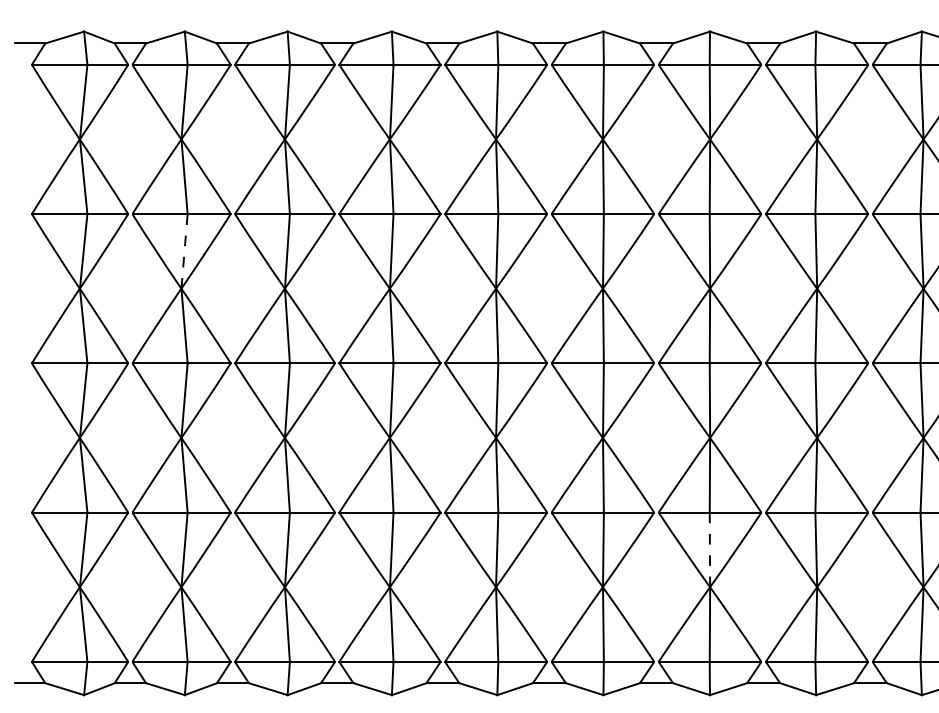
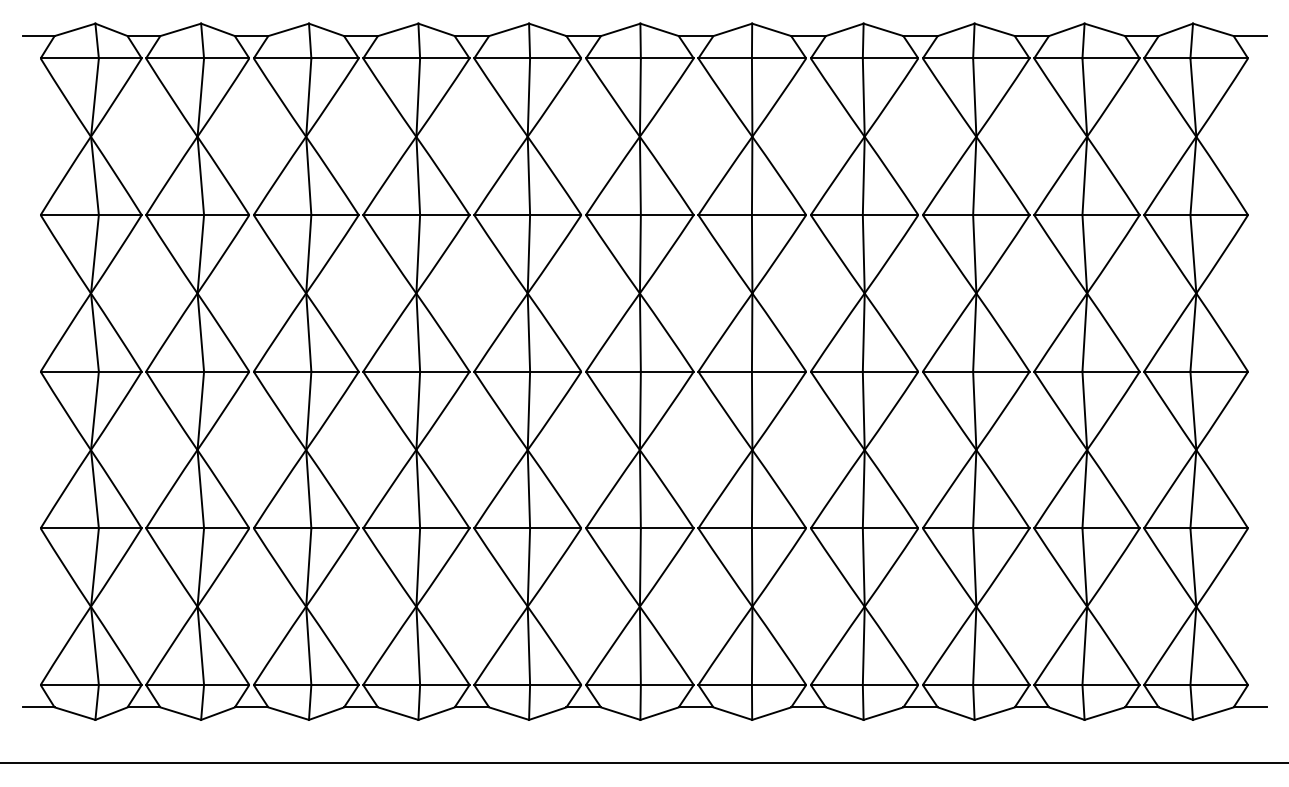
line: (184, 250) -> (200, 253), dashed -> solid
line: (710, 549) -> (752, 567), dashed -> solid

